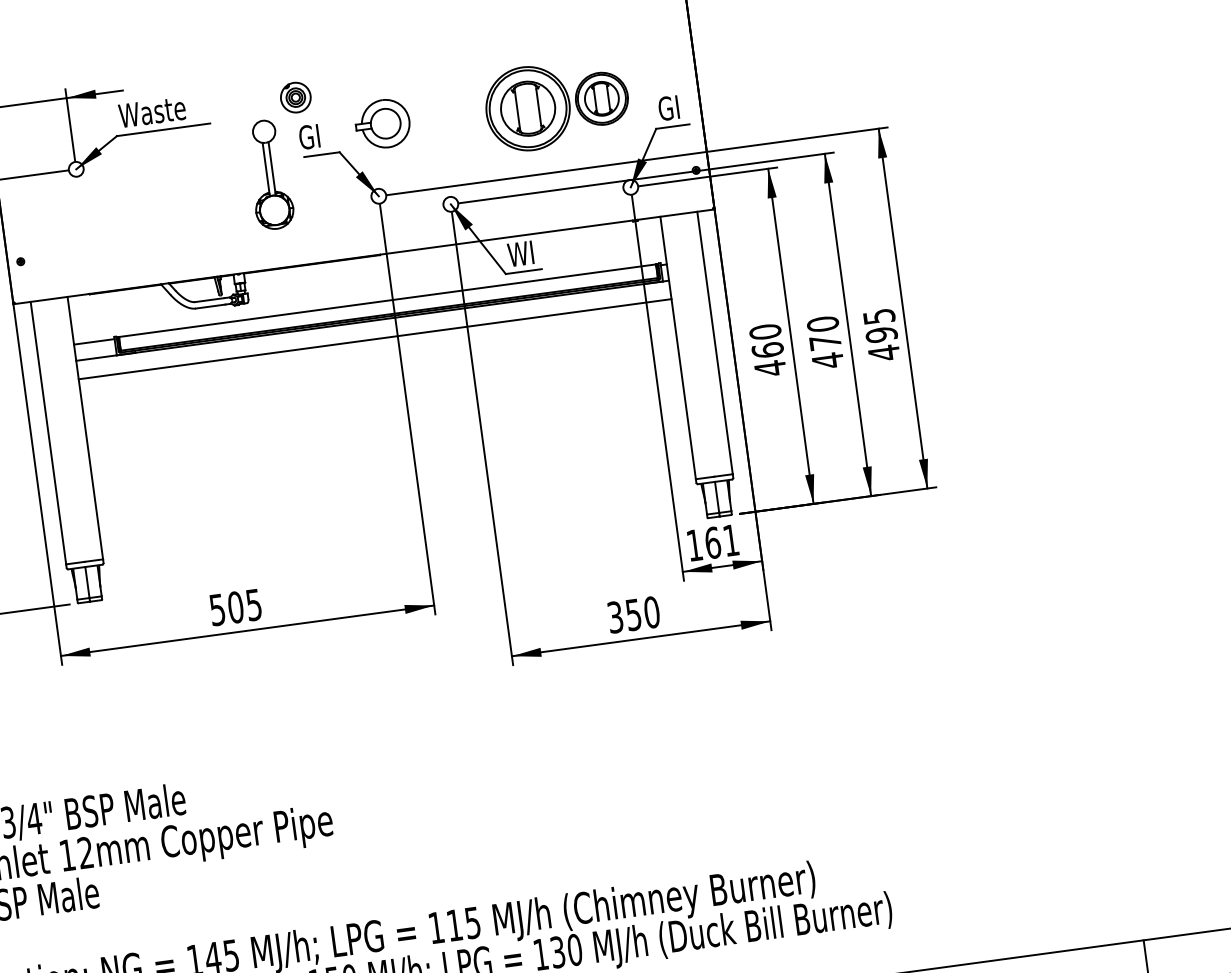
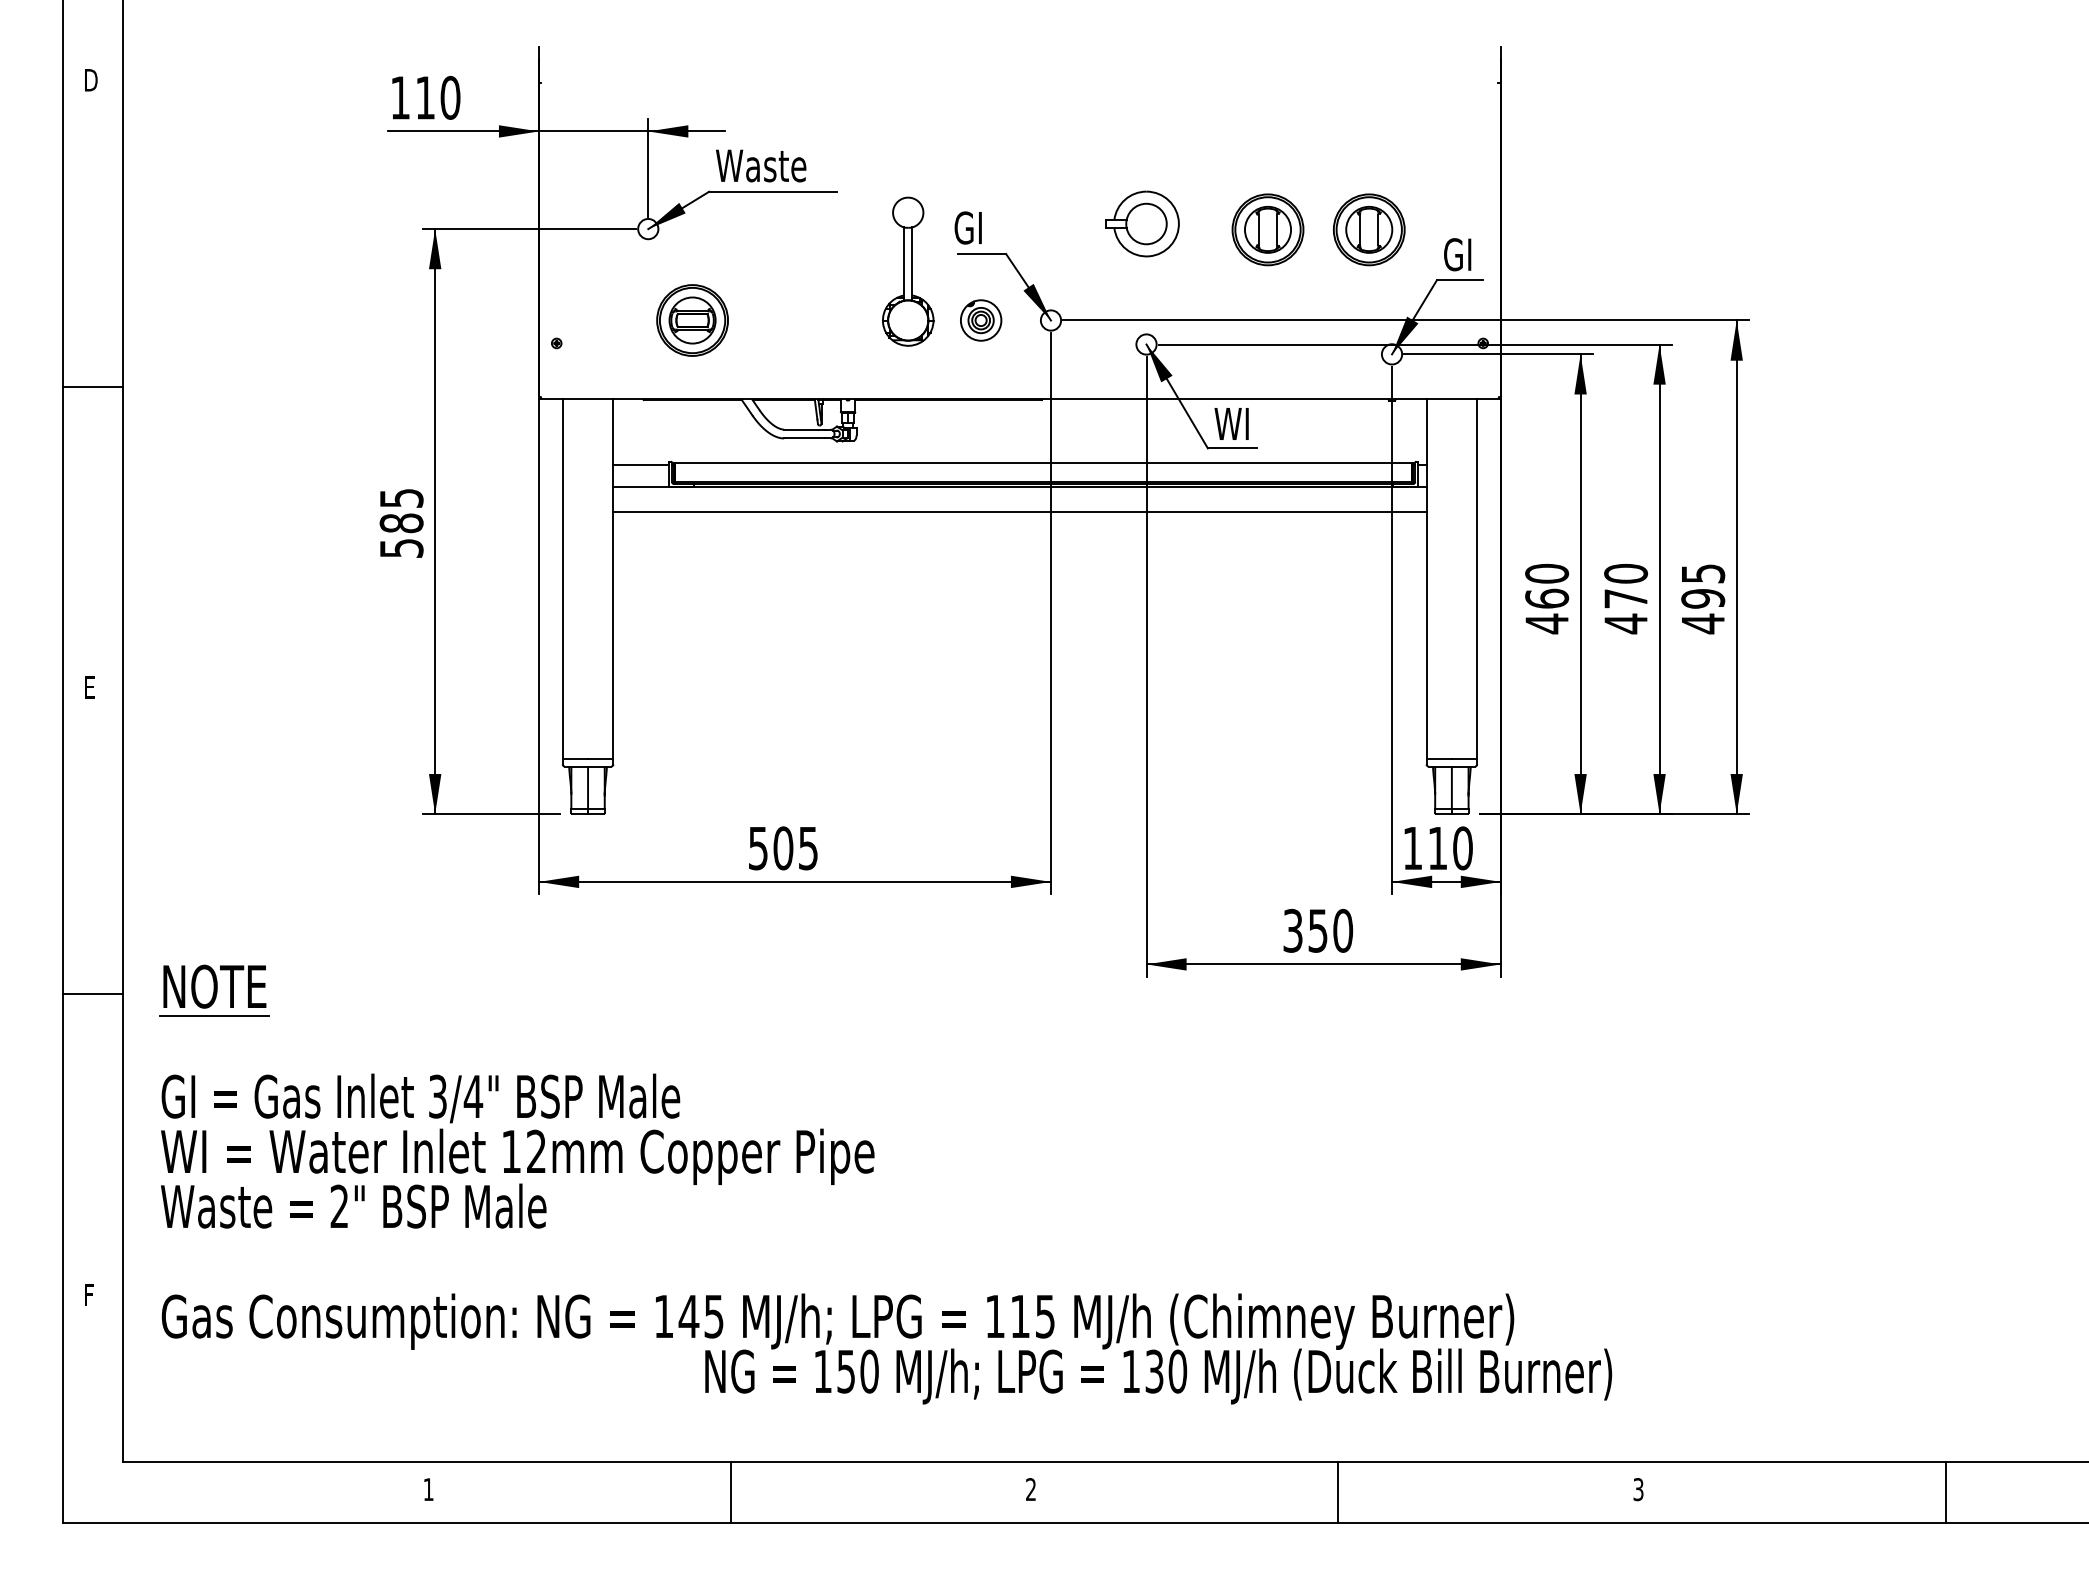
part: (296, 97) -> (981, 320), moved
part: (527, 108) -> (1267, 229), size x0.62
part: (382, 123) -> (1142, 223), moved
part: (117, 231) -> (692, 320), added
text: (722, 541) -> (1450, 848), 161 -> 110

